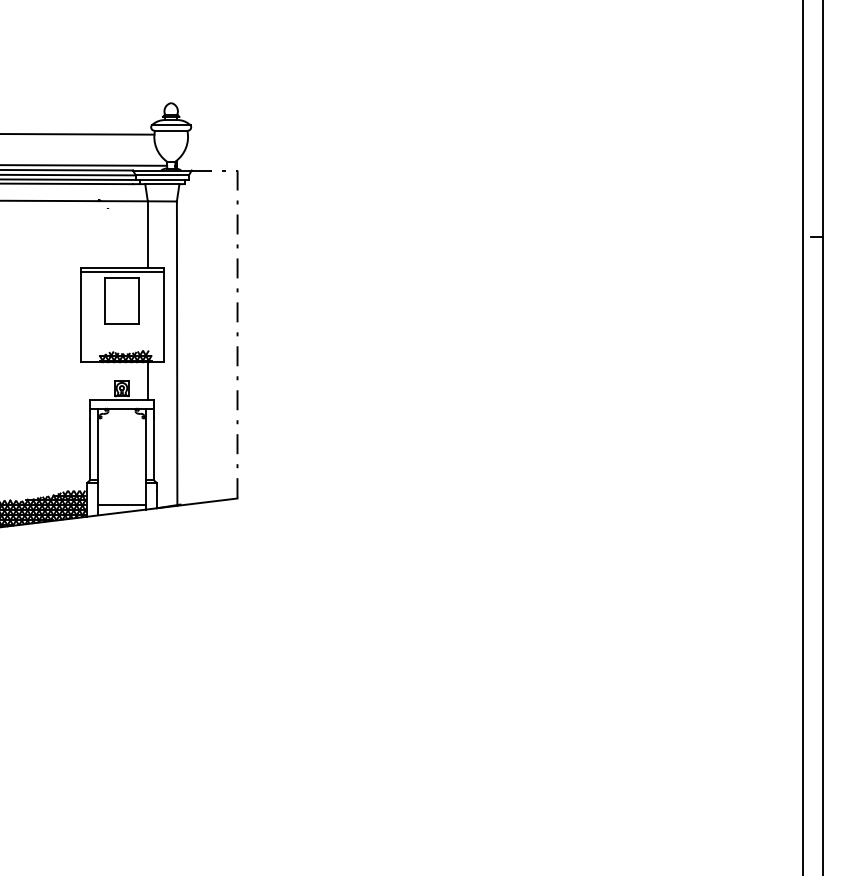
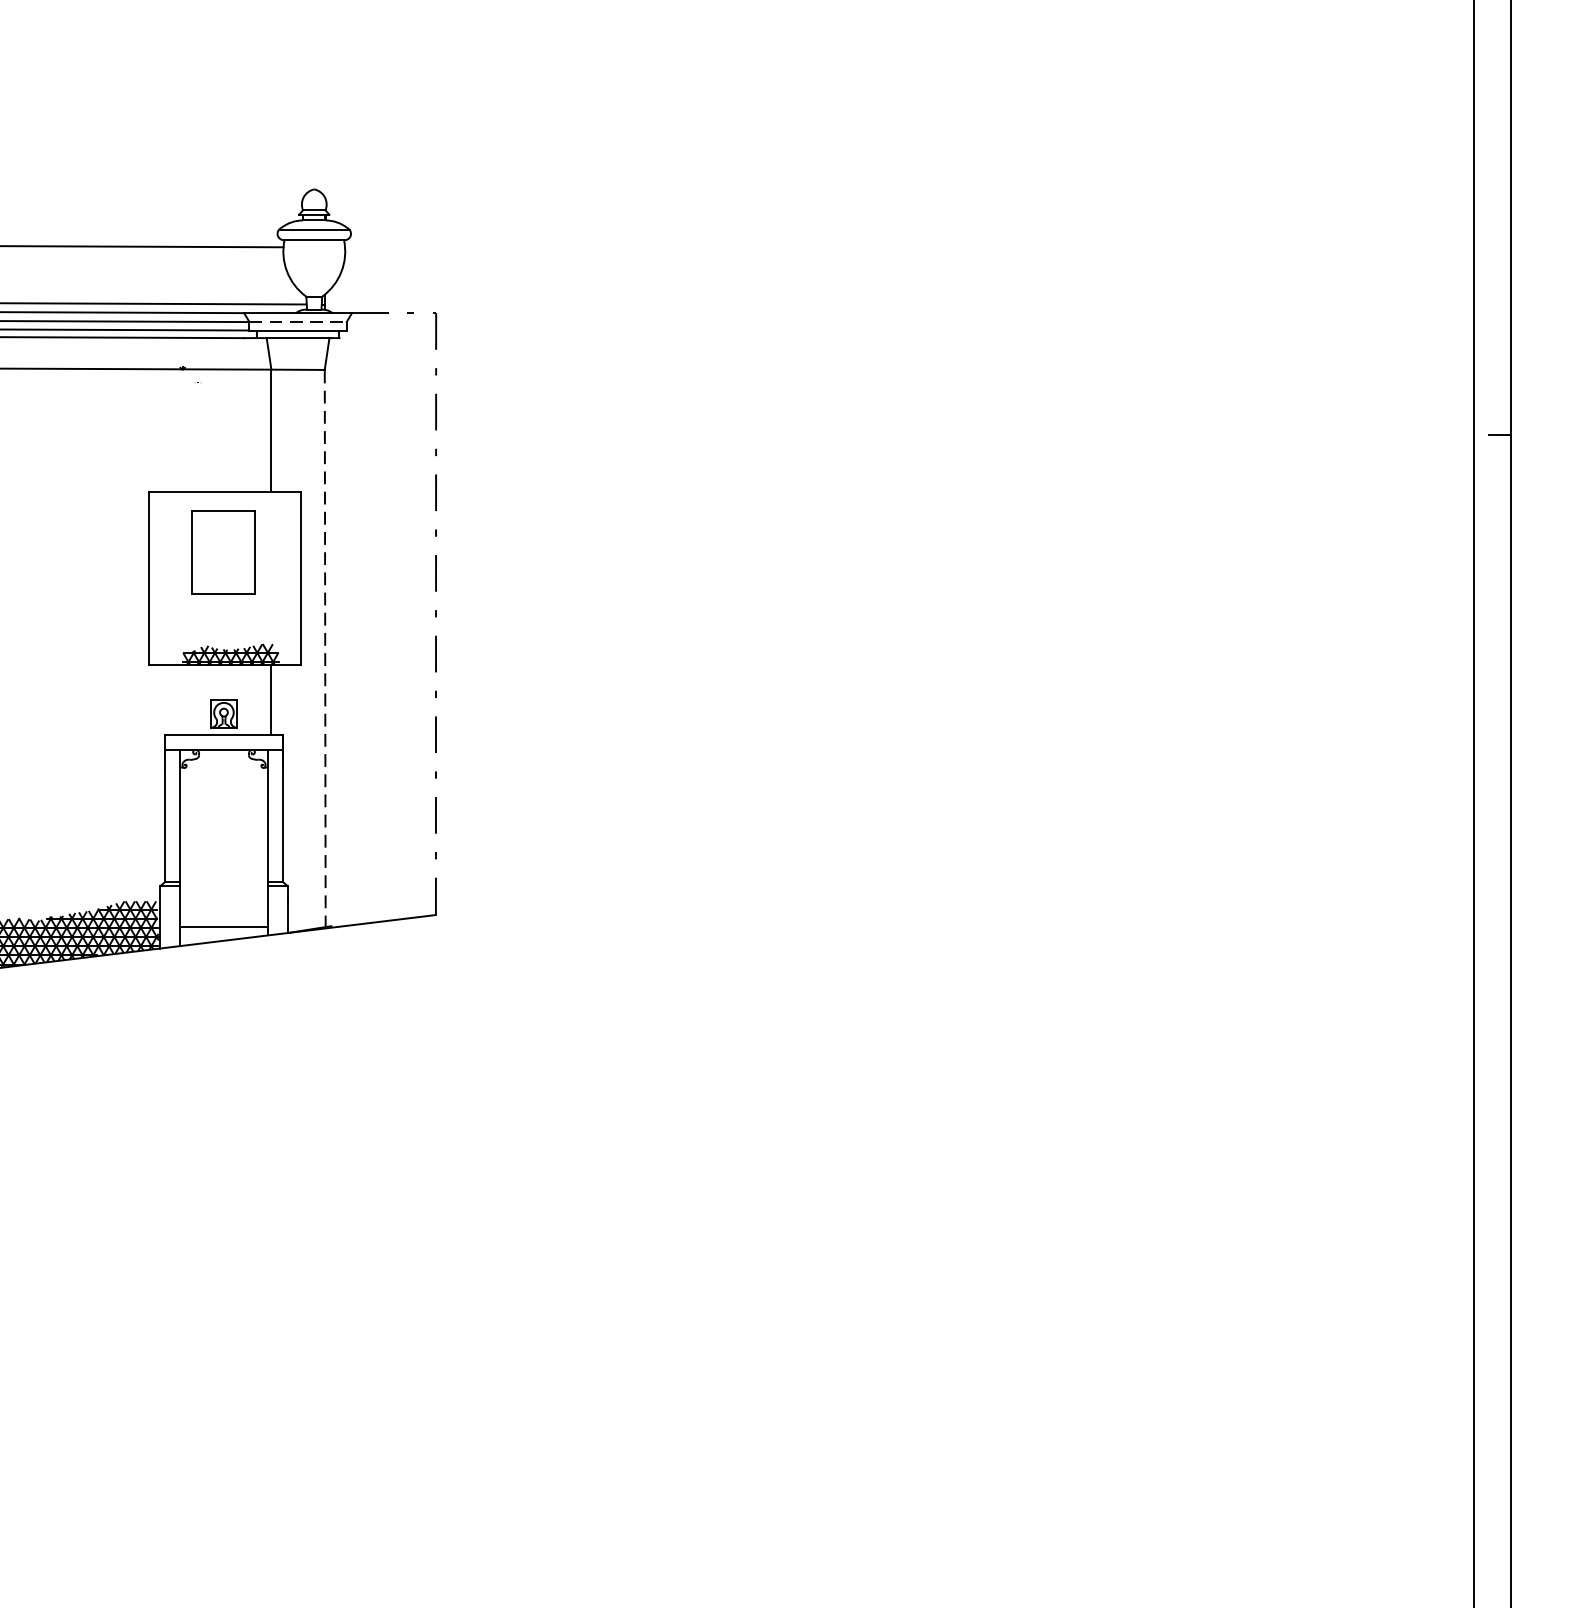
line: (162, 175) -> (298, 322), solid -> dashed
line: (122, 272) -> (224, 500), removed
line: (177, 353) -> (325, 648), solid -> dashed

